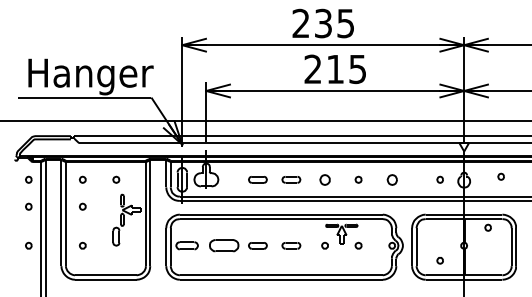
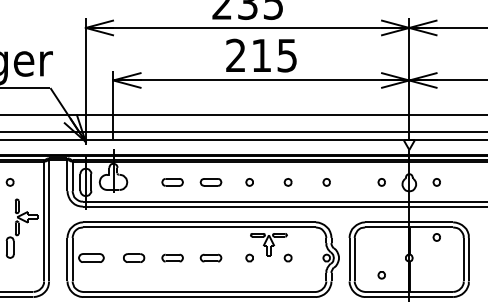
part: (500, 176) -> (436, 182), moved
part: (324, 179) -> (249, 182), size x0.62
part: (391, 179) -> (325, 182), size x0.62
part: (224, 245) -> (134, 257), size x0.62

